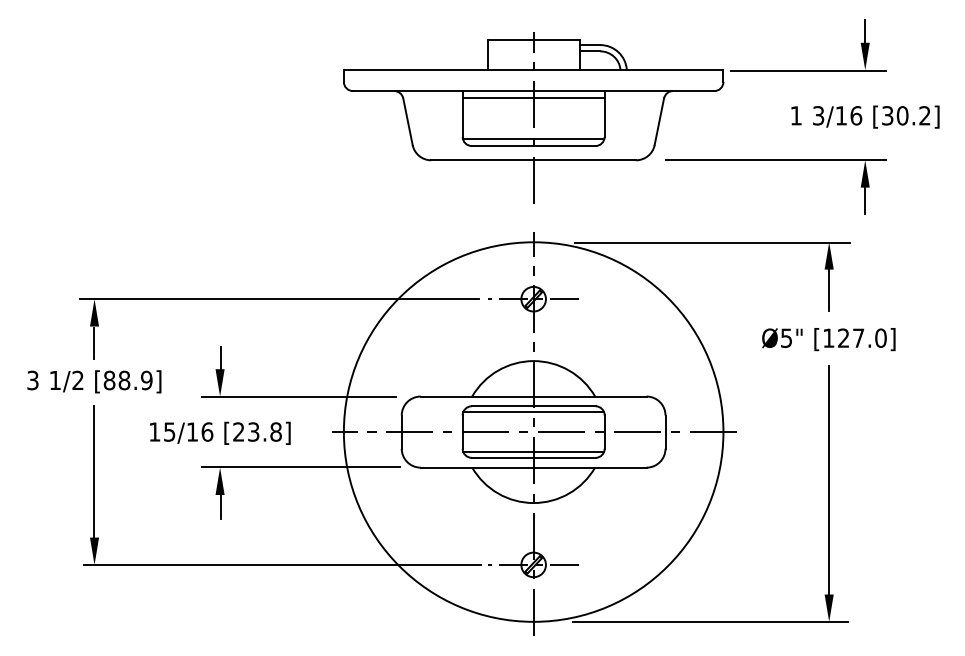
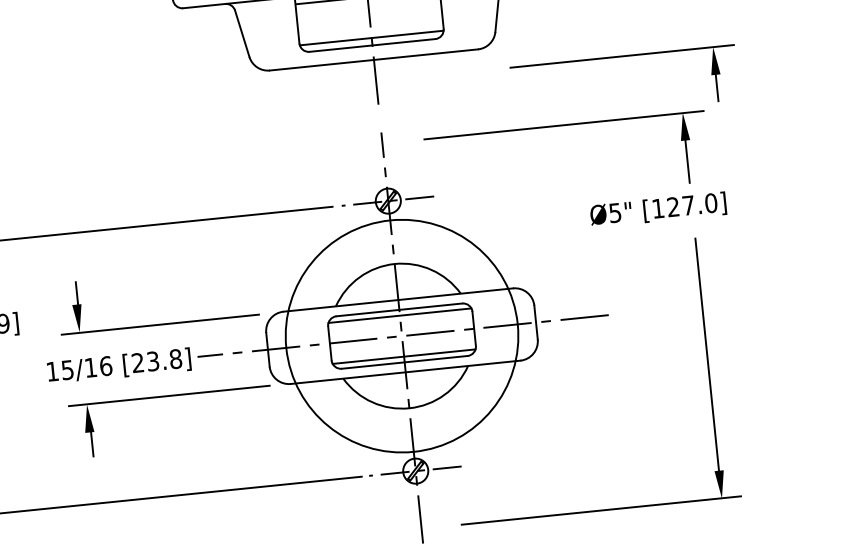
part: (775, 160) -> (621, 56), moved
text: (828, 339) -> (658, 209), moved
circle: (533, 431) -> (401, 335), size x0.6
text: (220, 432) -> (119, 365), moved

